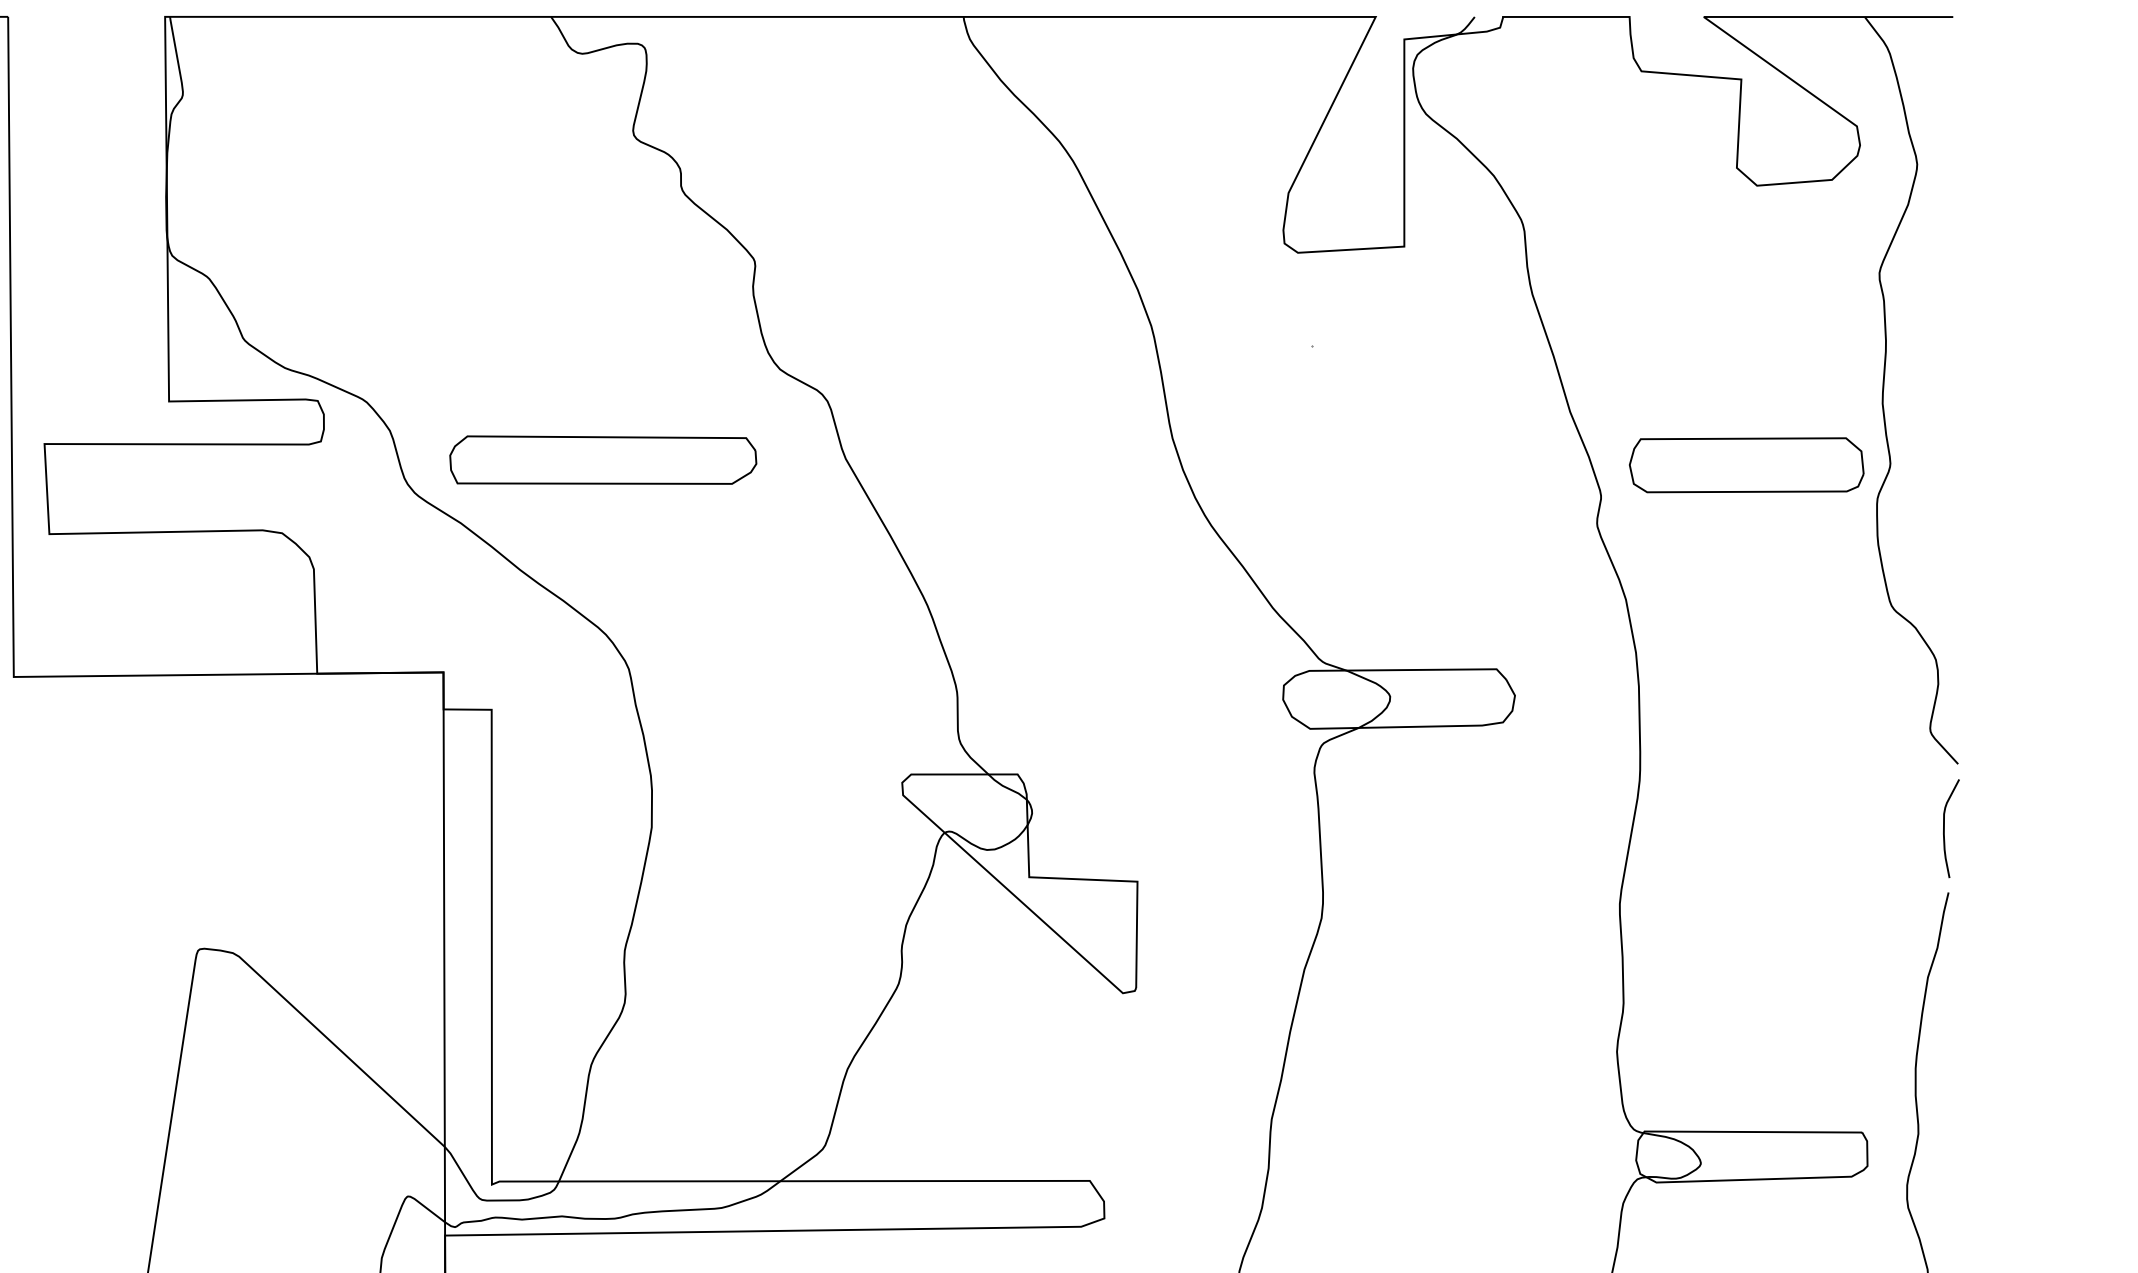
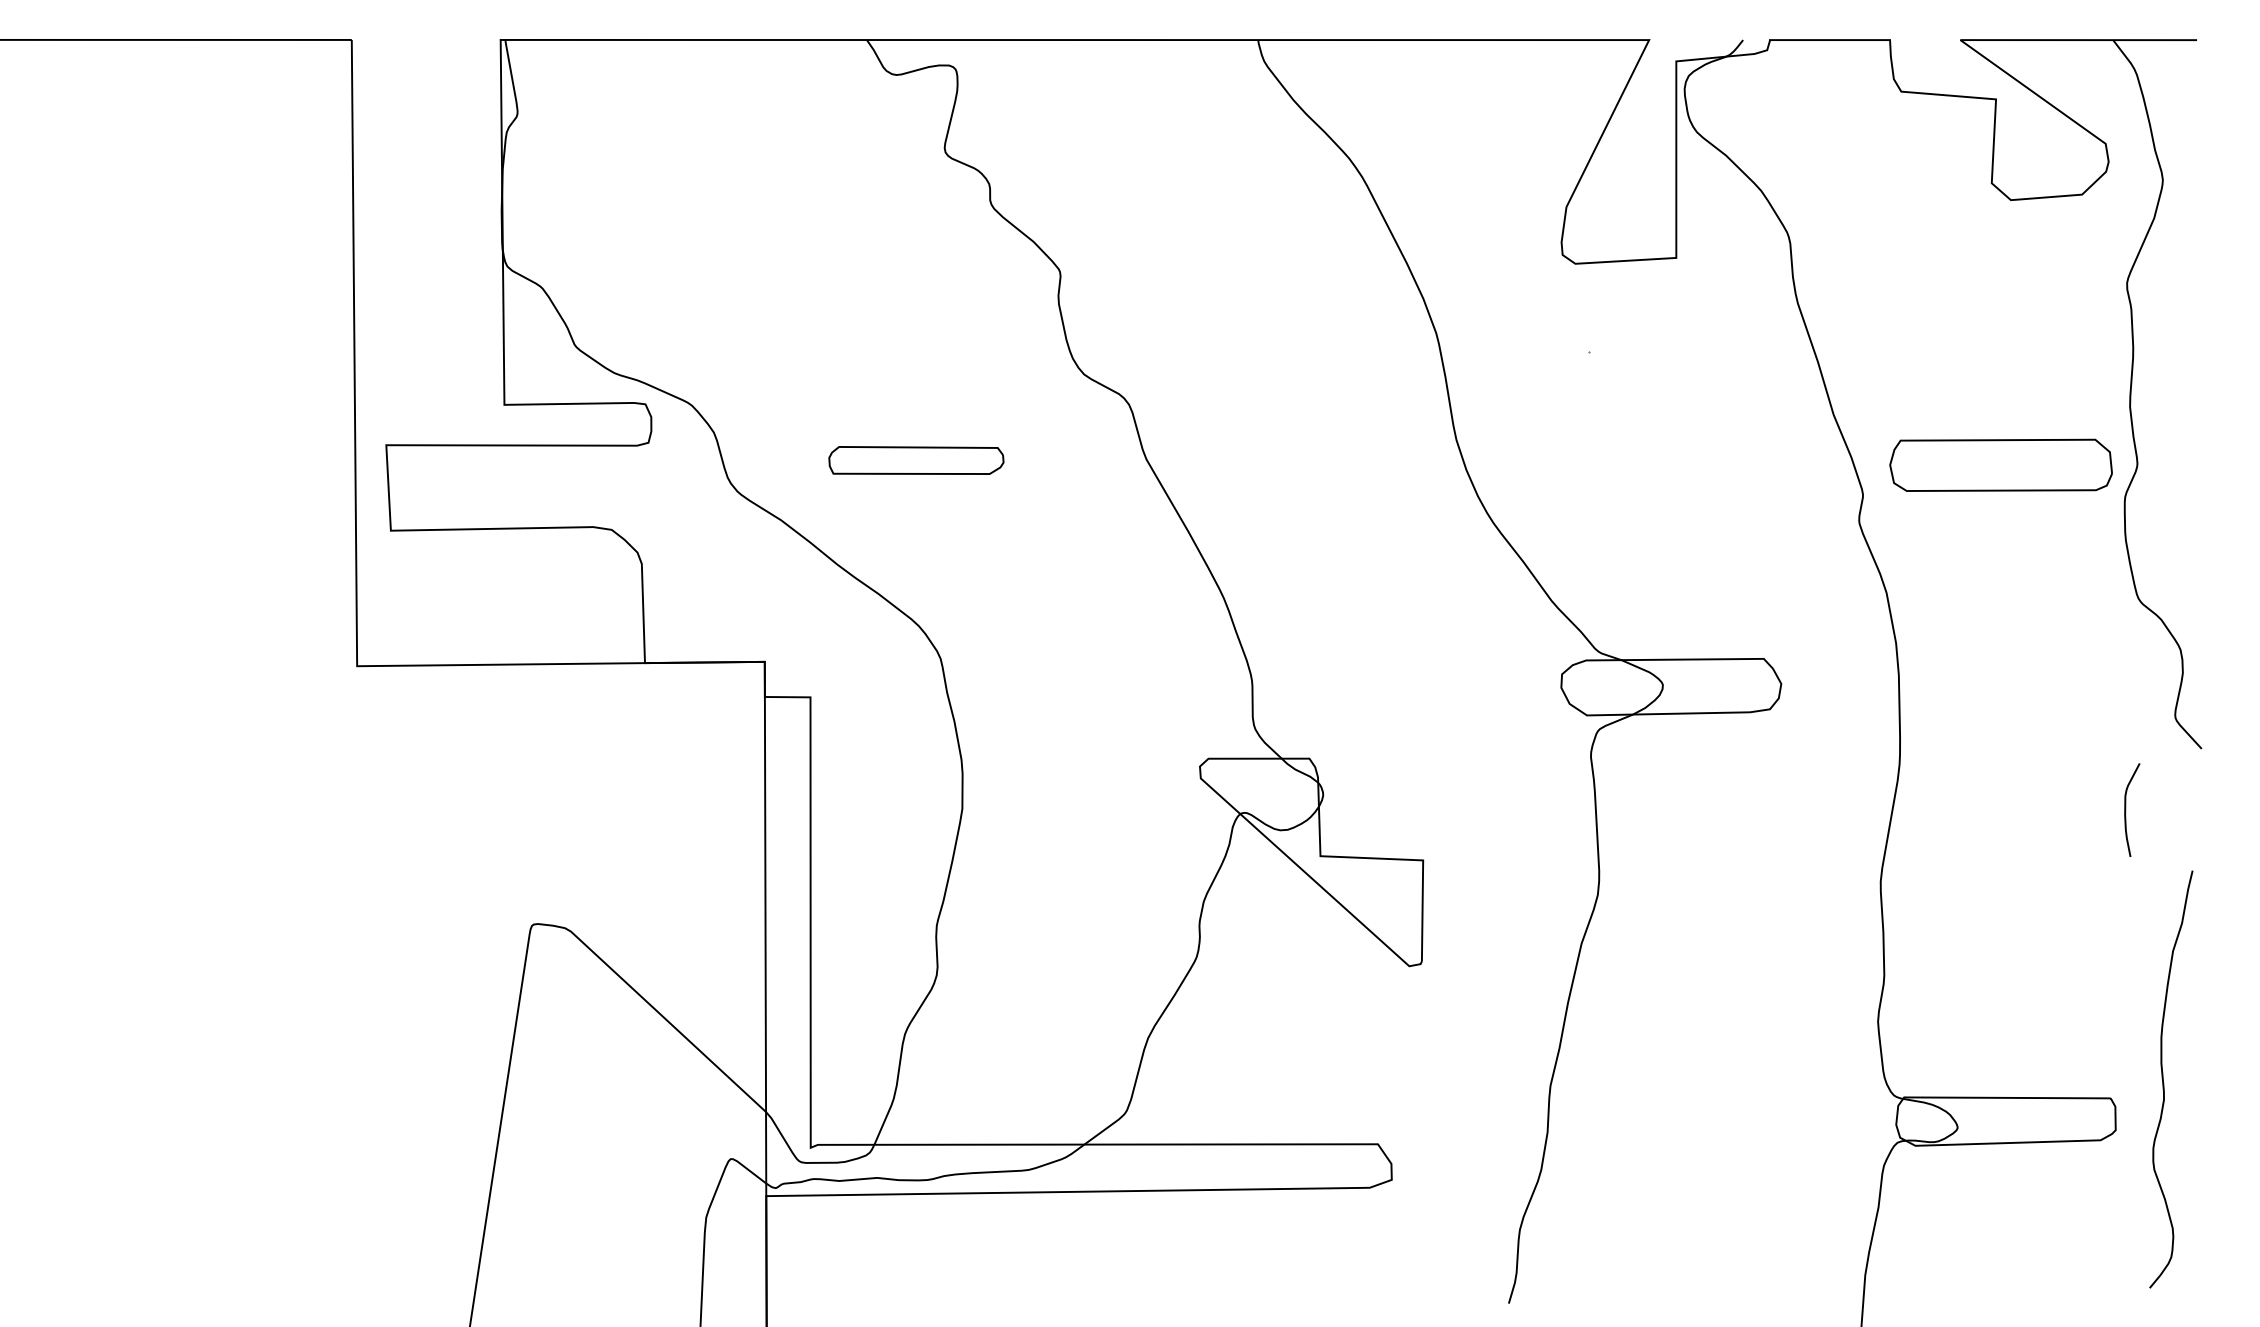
part: (603, 460) -> (916, 460), size x0.6
curve: (1945, 828) -> (2126, 809), moved

